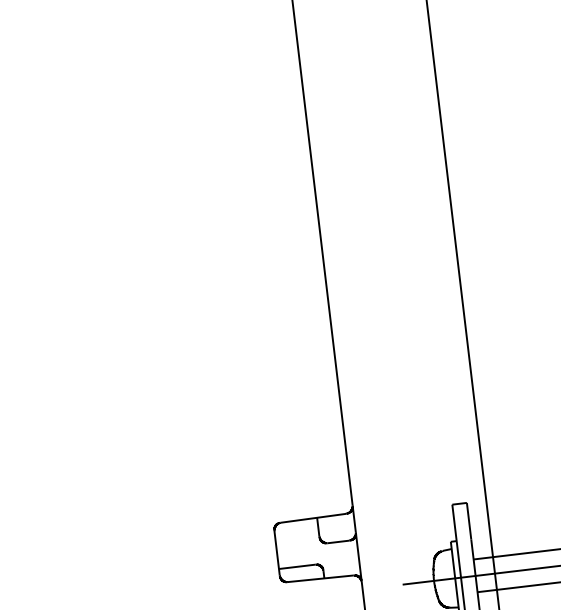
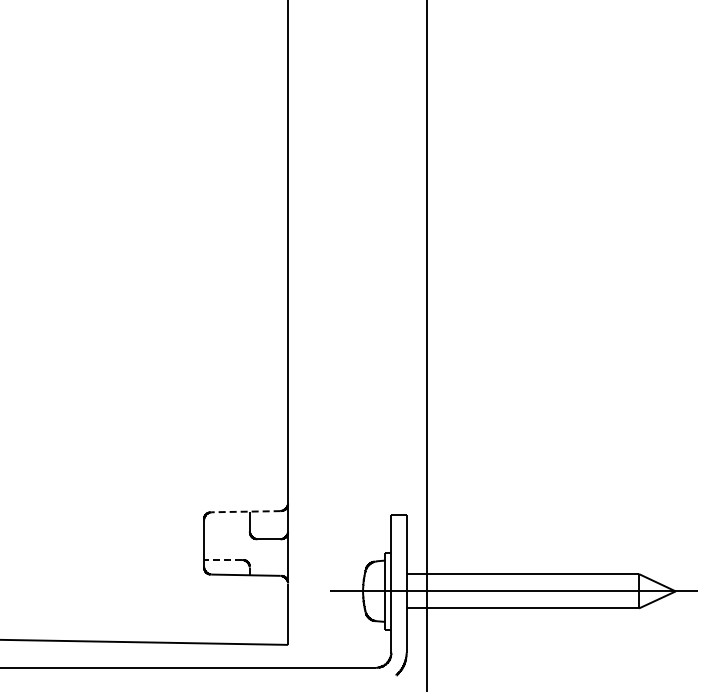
line: (313, 518) -> (246, 511), solid -> dashed
line: (296, 566) -> (222, 559), solid -> dashed

